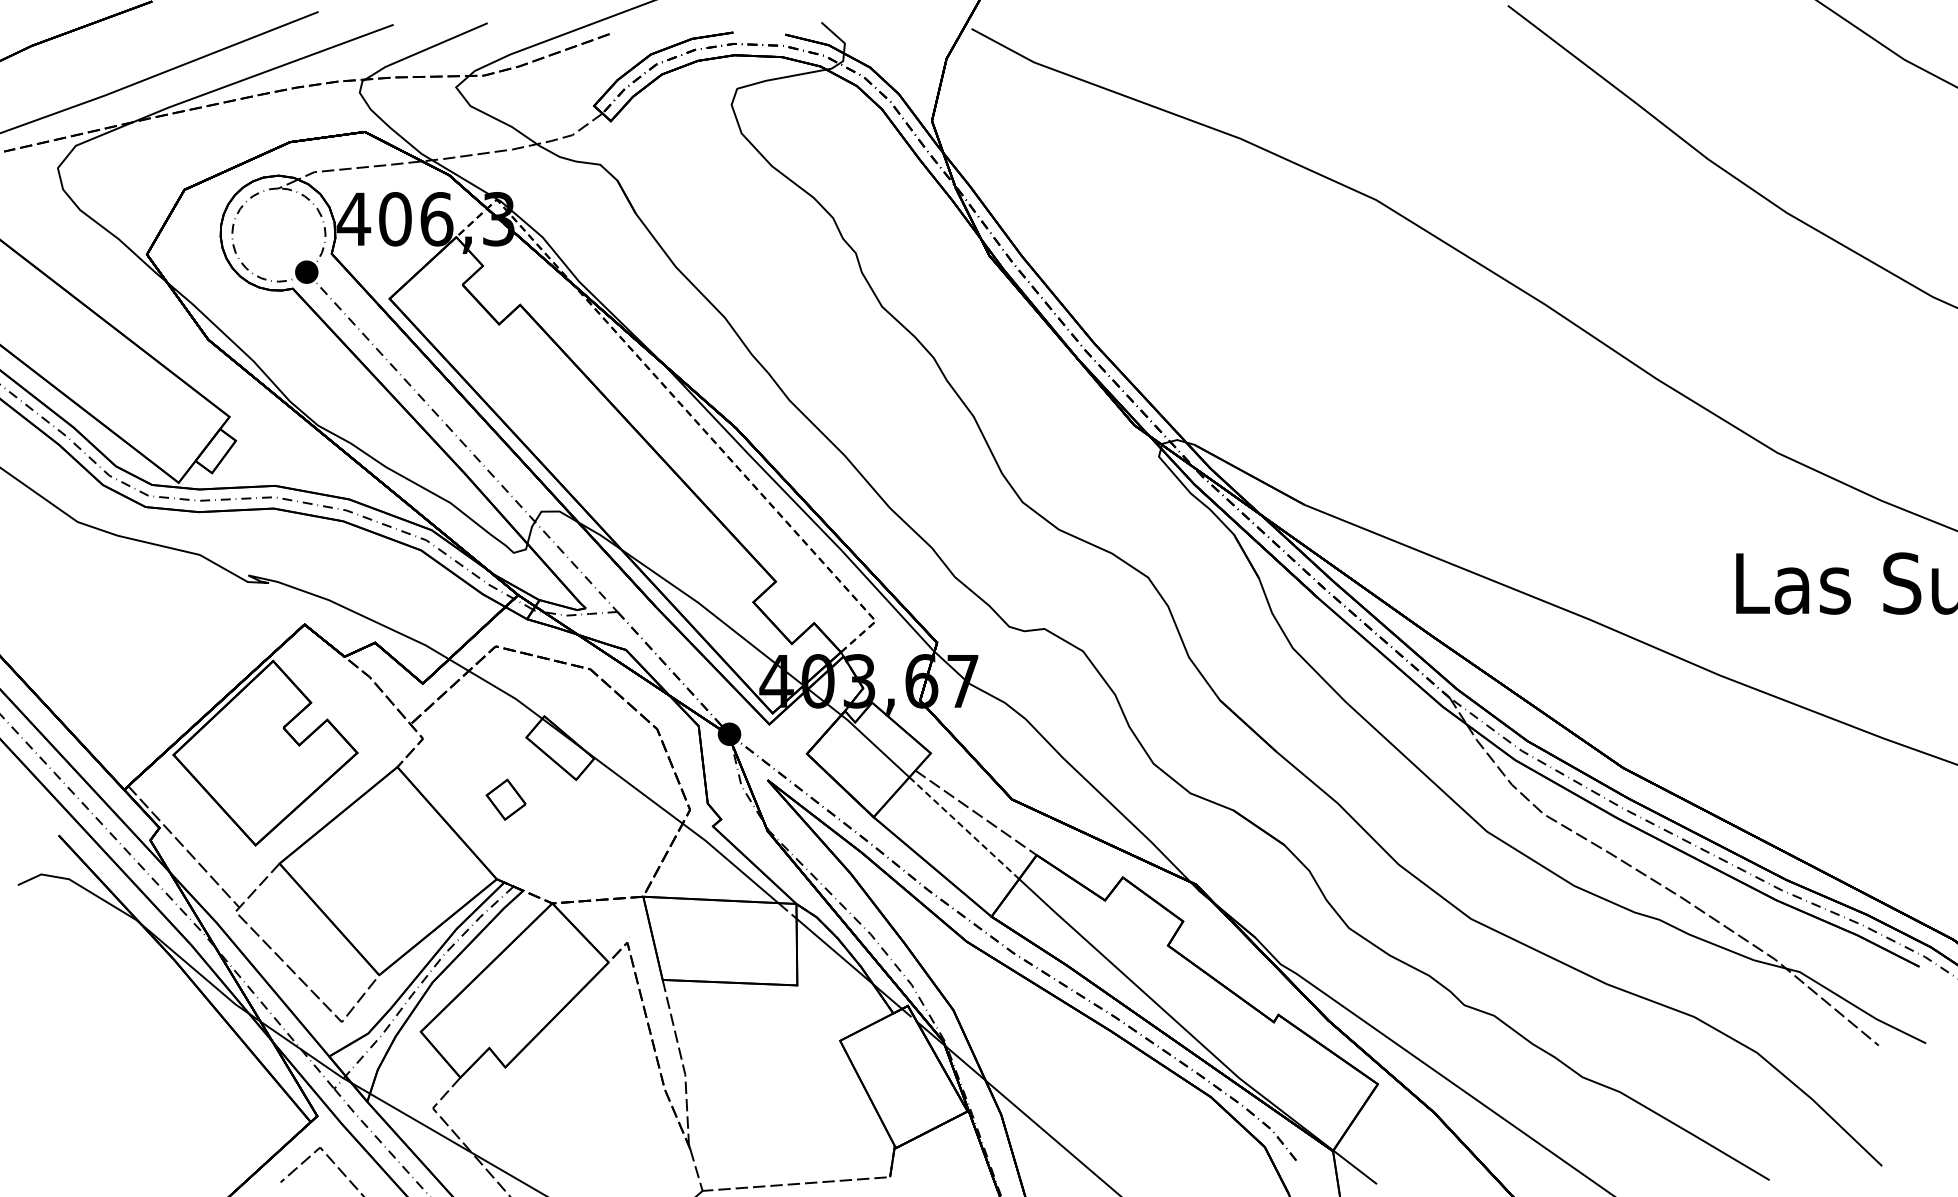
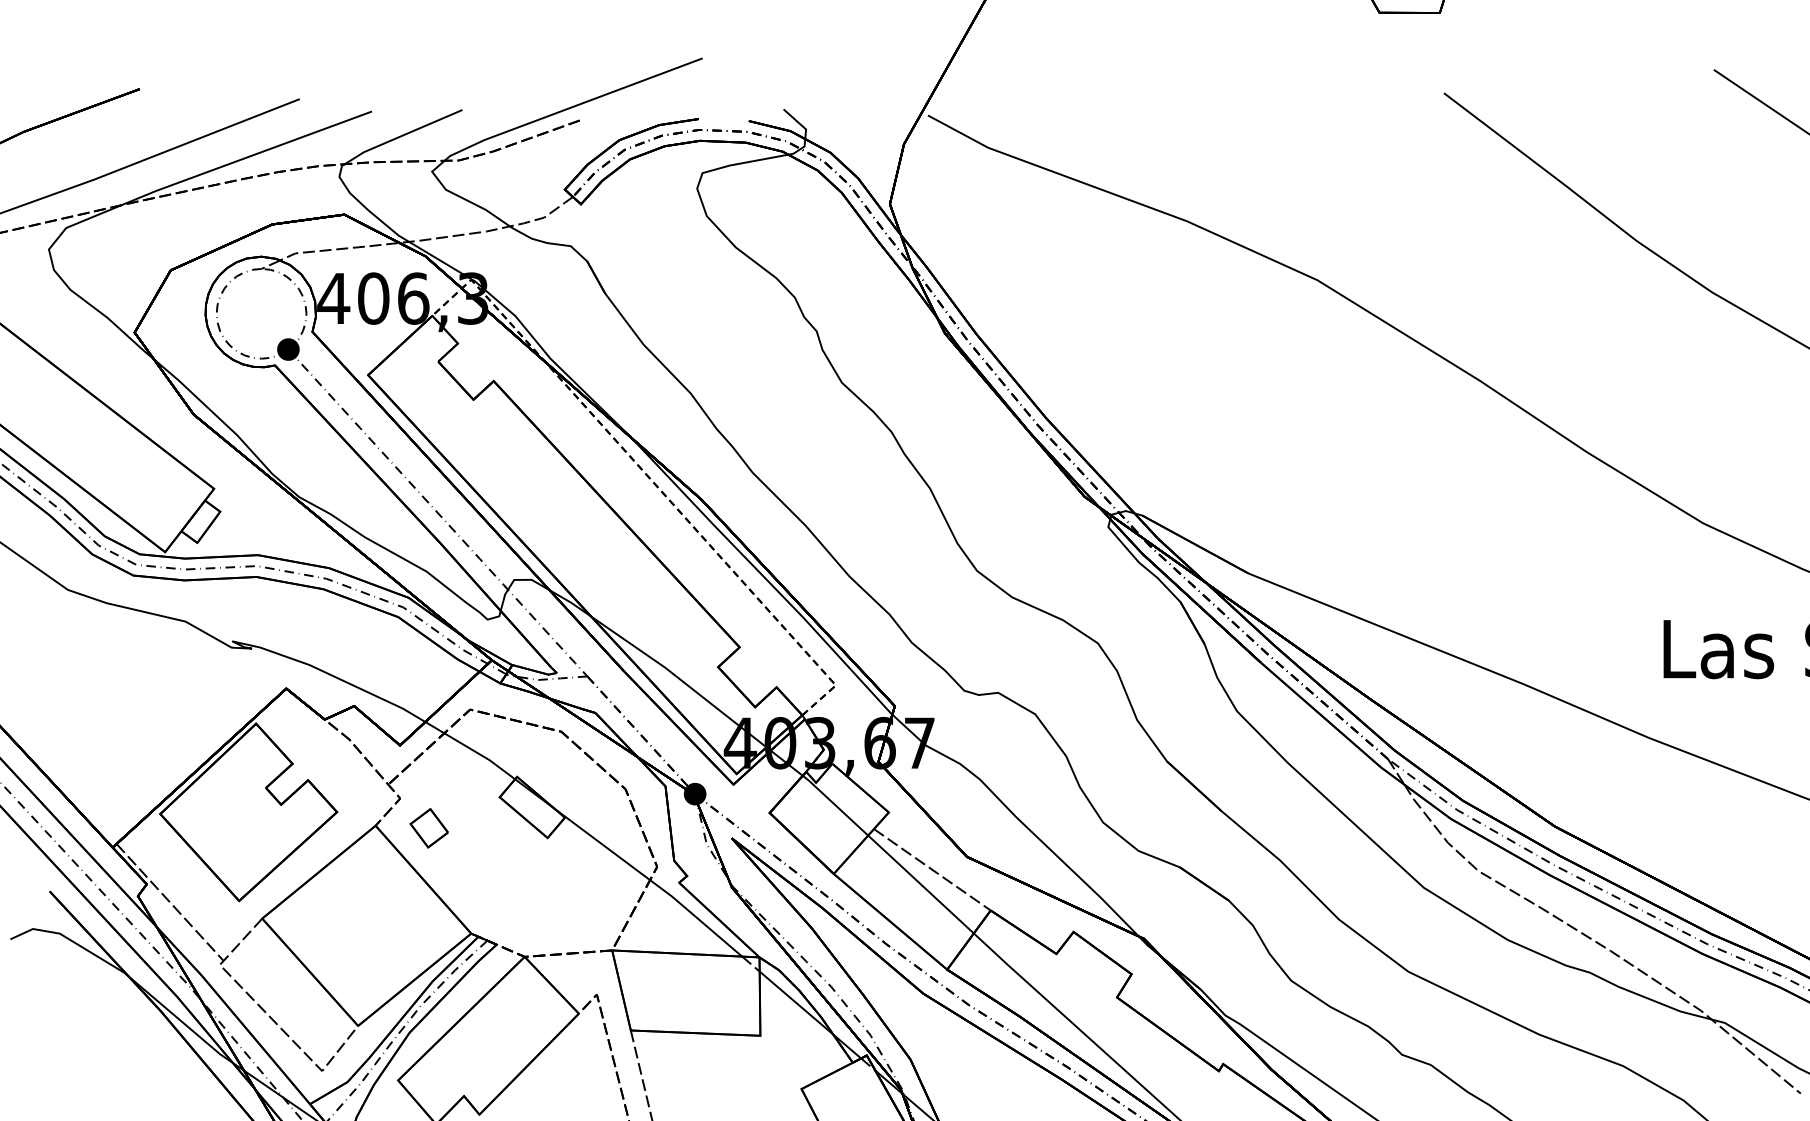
part: (505, 799) -> (428, 828), moved
line: (964, 828) -> (921, 884), dashed -> solid

